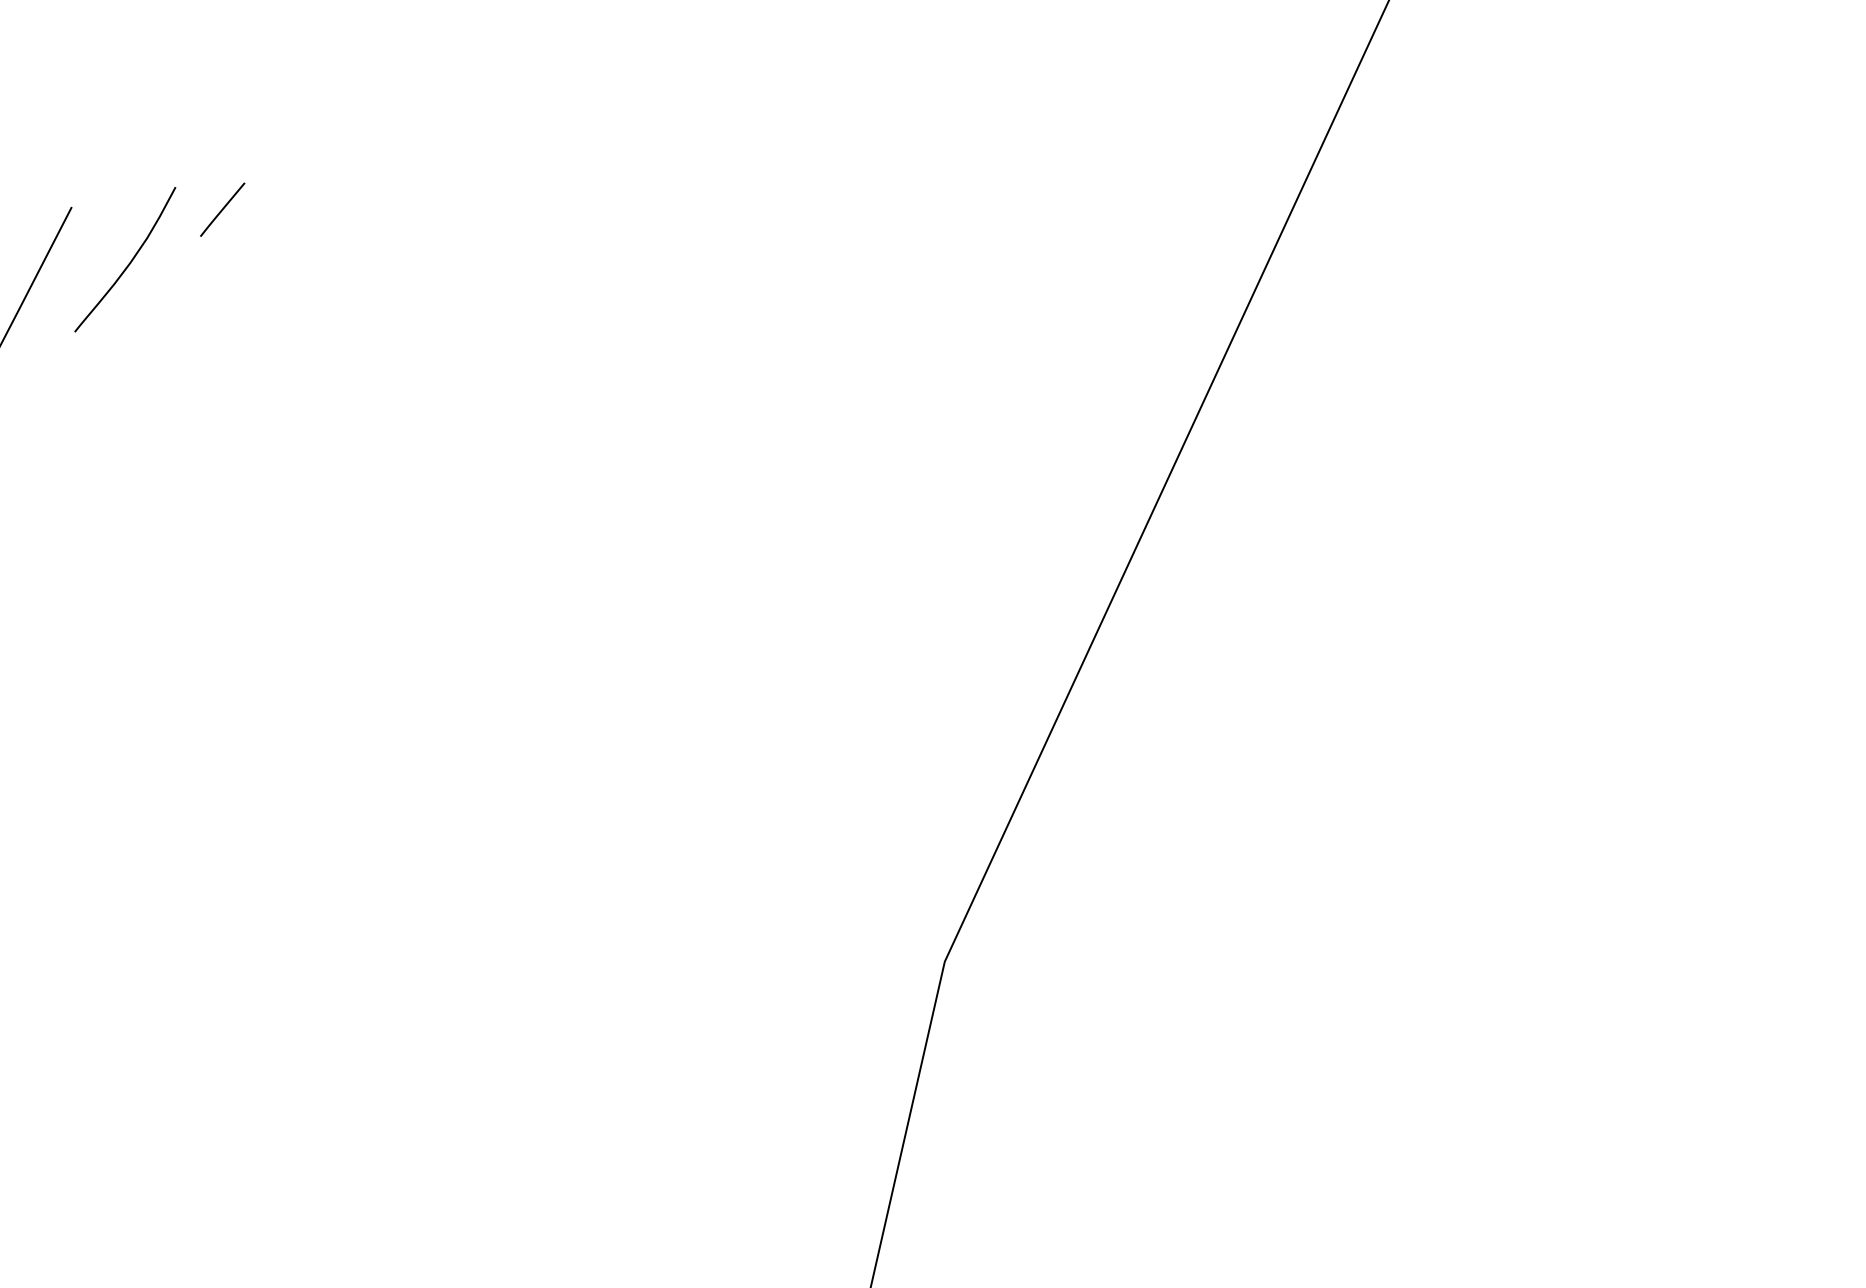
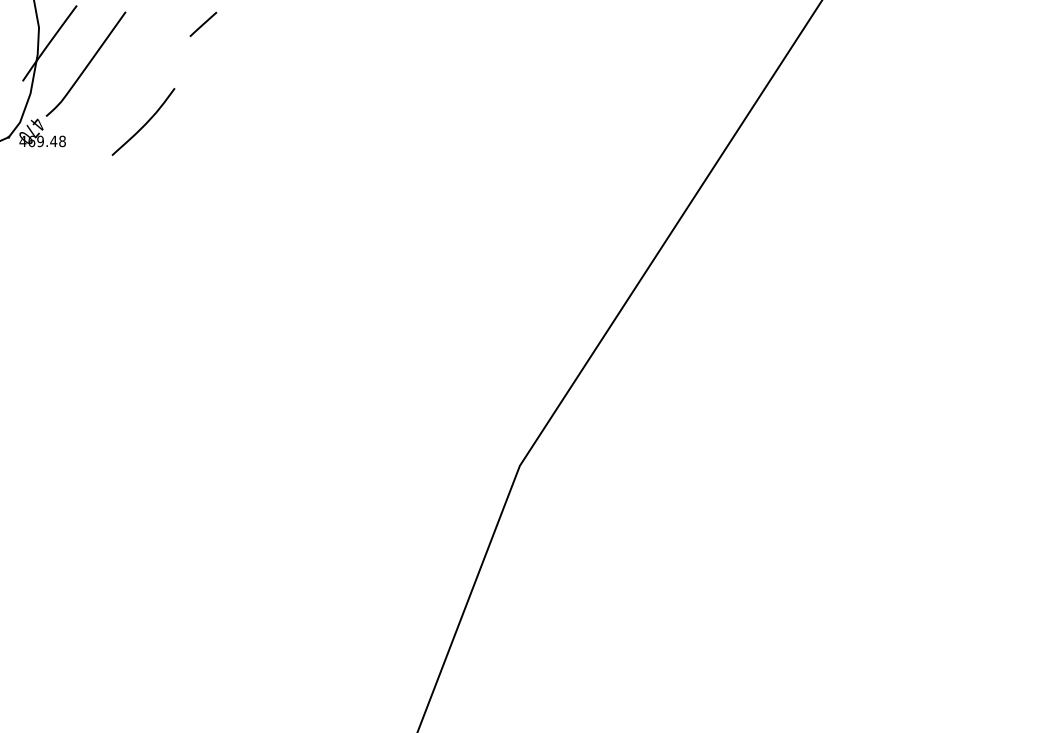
curve: (129, 262) -> (145, 123), moved

